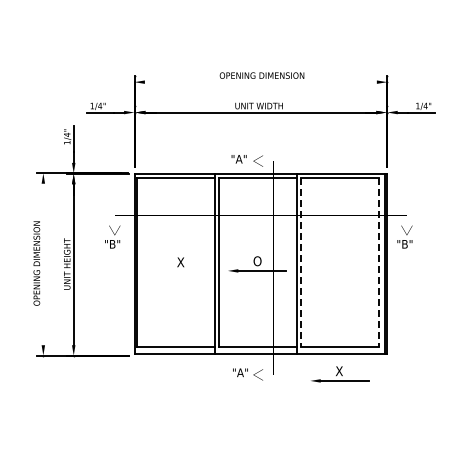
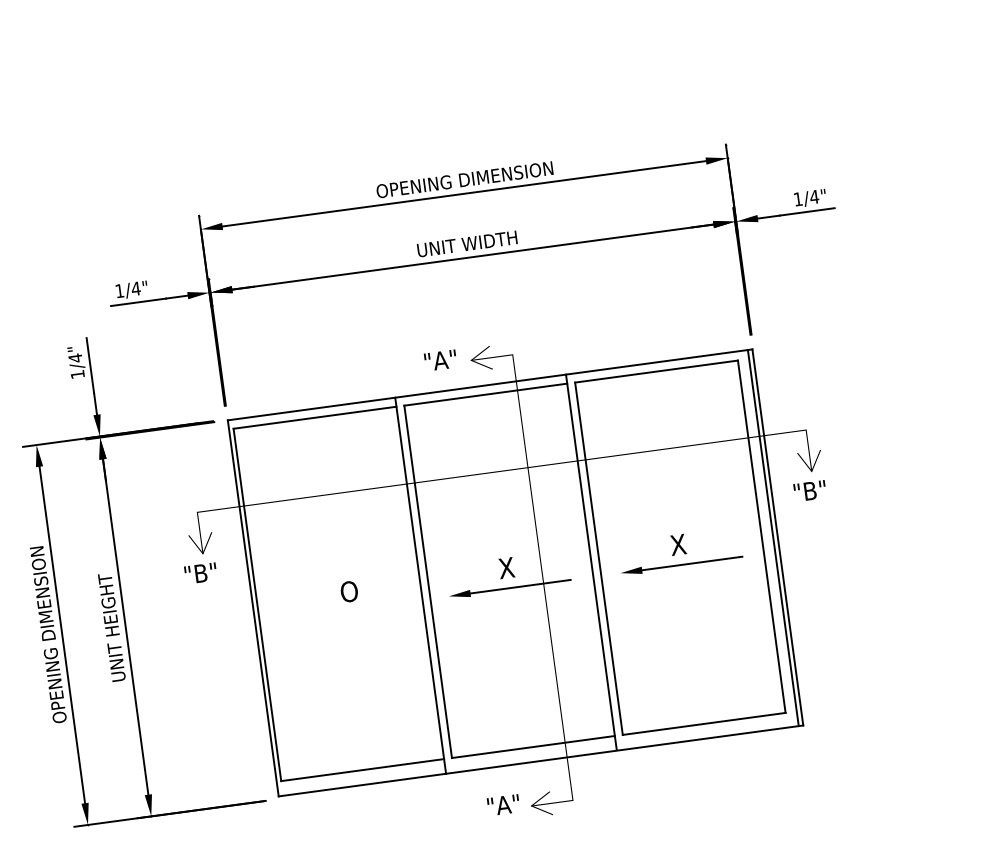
line: (260, 82) -> (463, 194), added
text: (257, 261) -> (507, 568), O -> X
text: (181, 262) -> (349, 591), X -> O
line: (301, 262) -> (599, 558), dashed -> solid
line: (379, 262) -> (762, 536), dashed -> solid
line: (43, 264) -> (62, 635), added
part: (340, 374) -> (681, 551), moved

